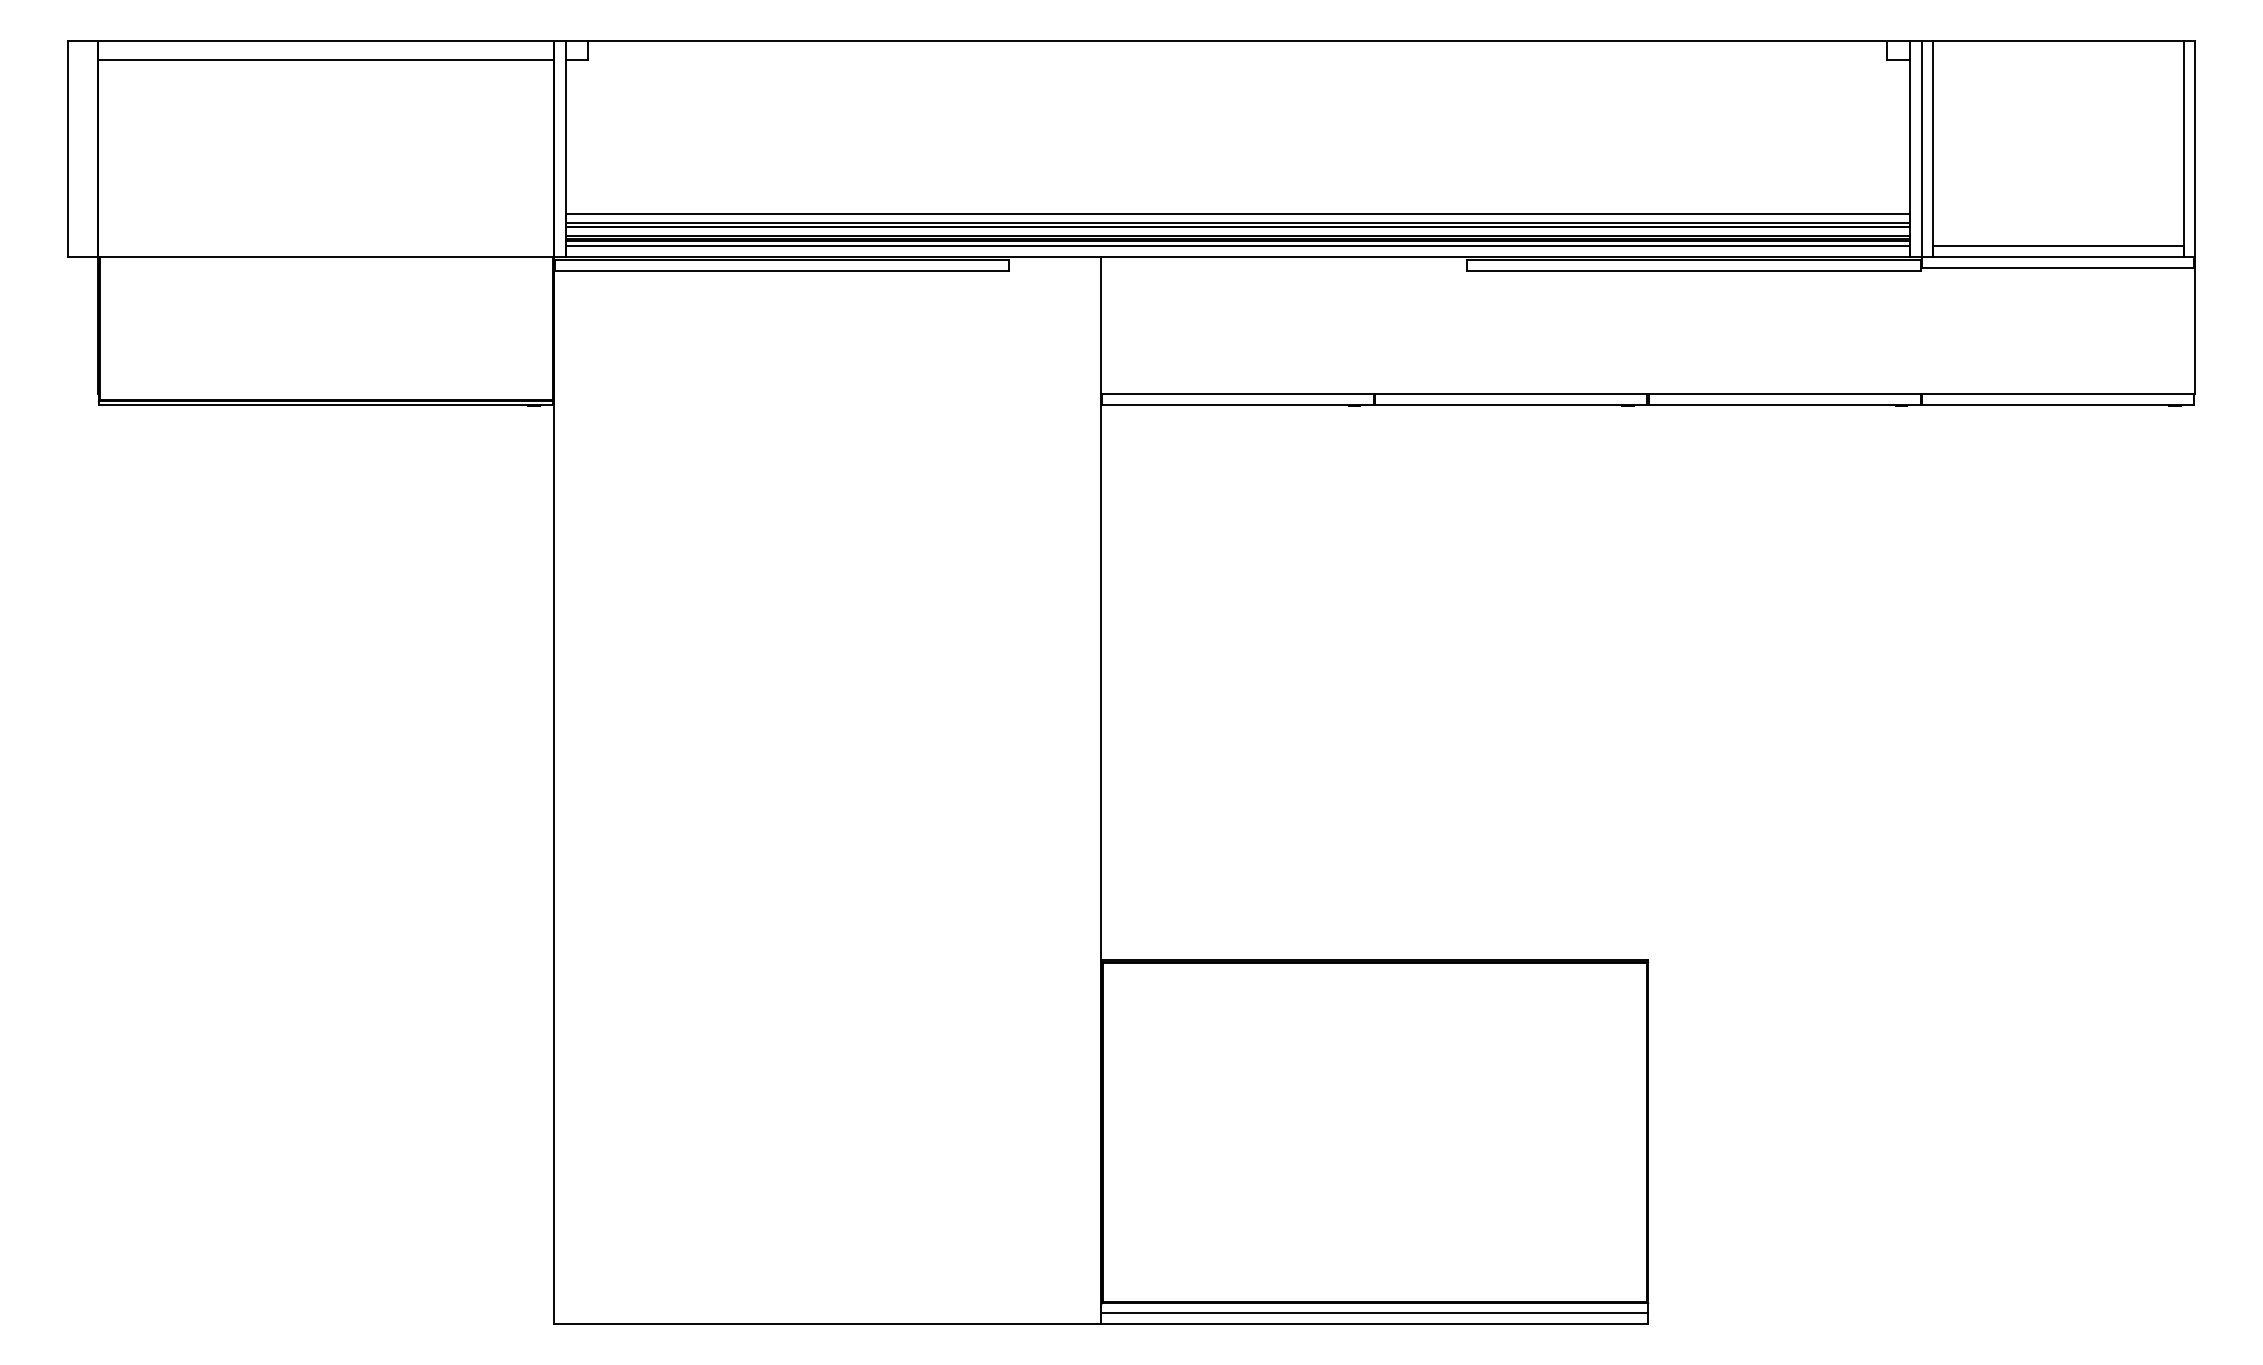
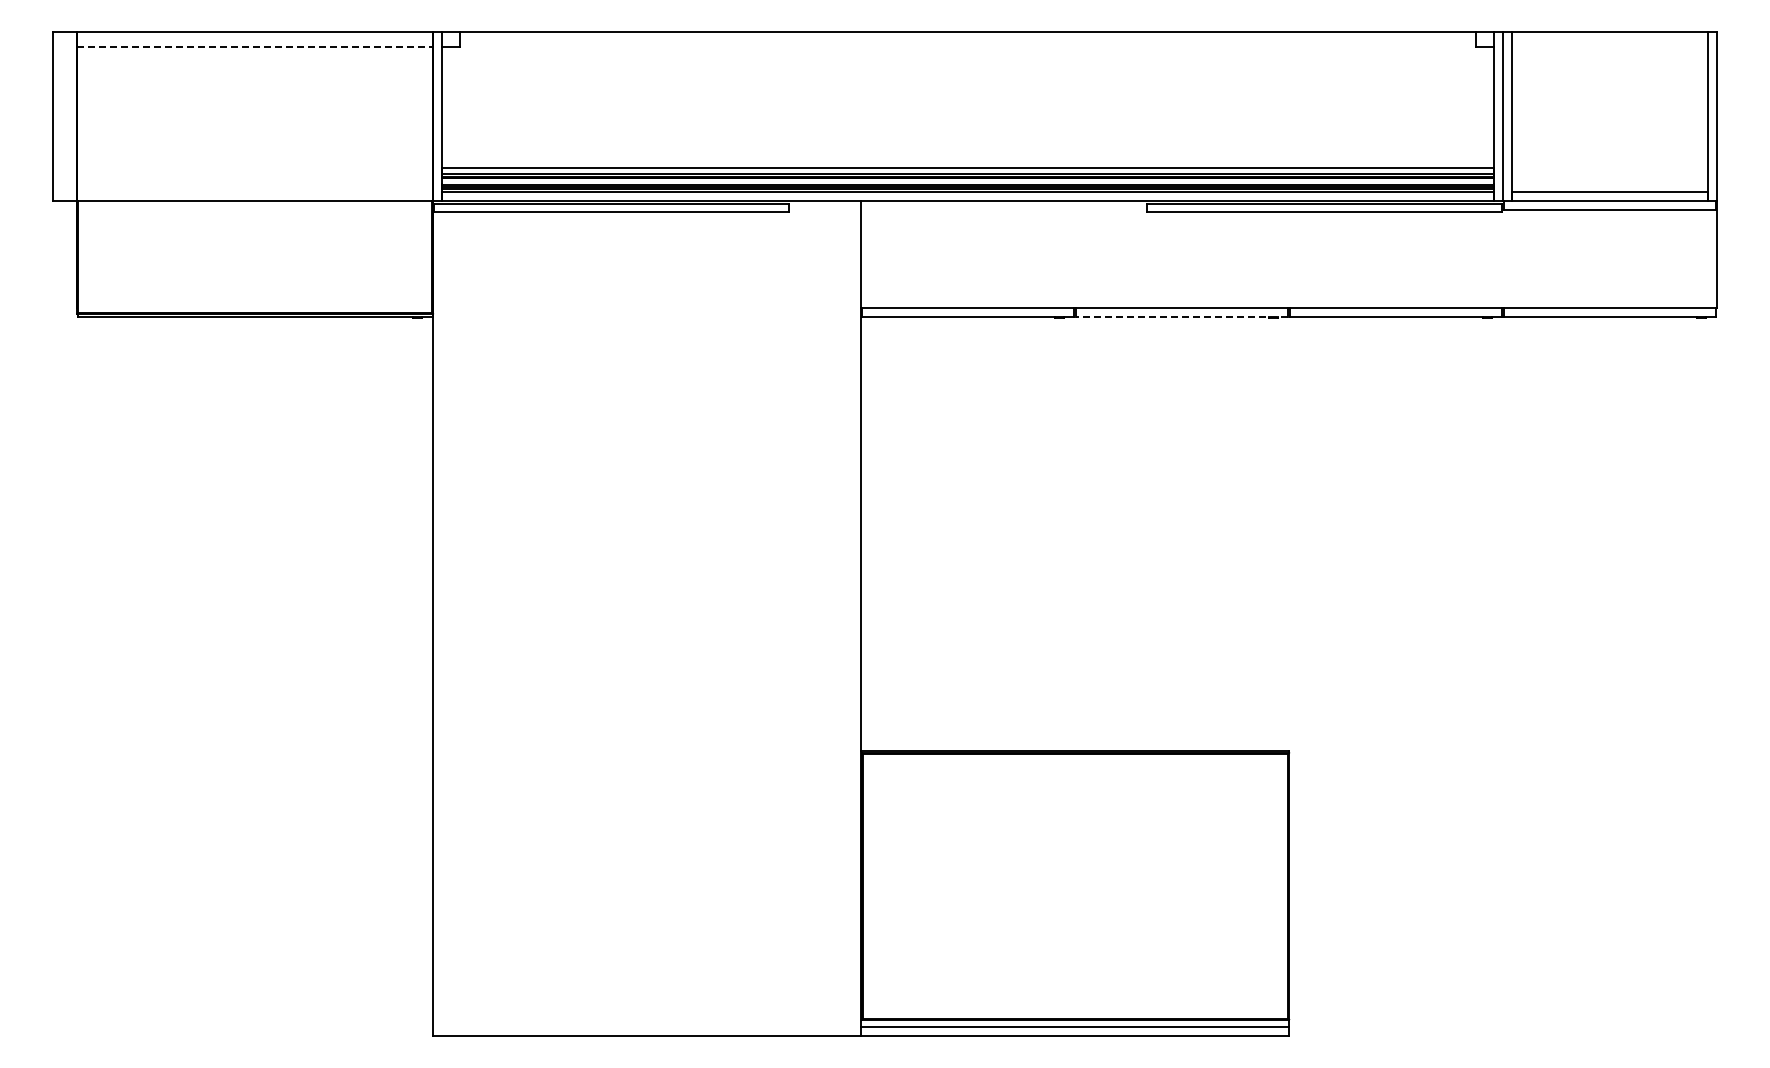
line: (326, 59) -> (255, 46), solid -> dashed
line: (1510, 405) -> (1181, 317), solid -> dashed

